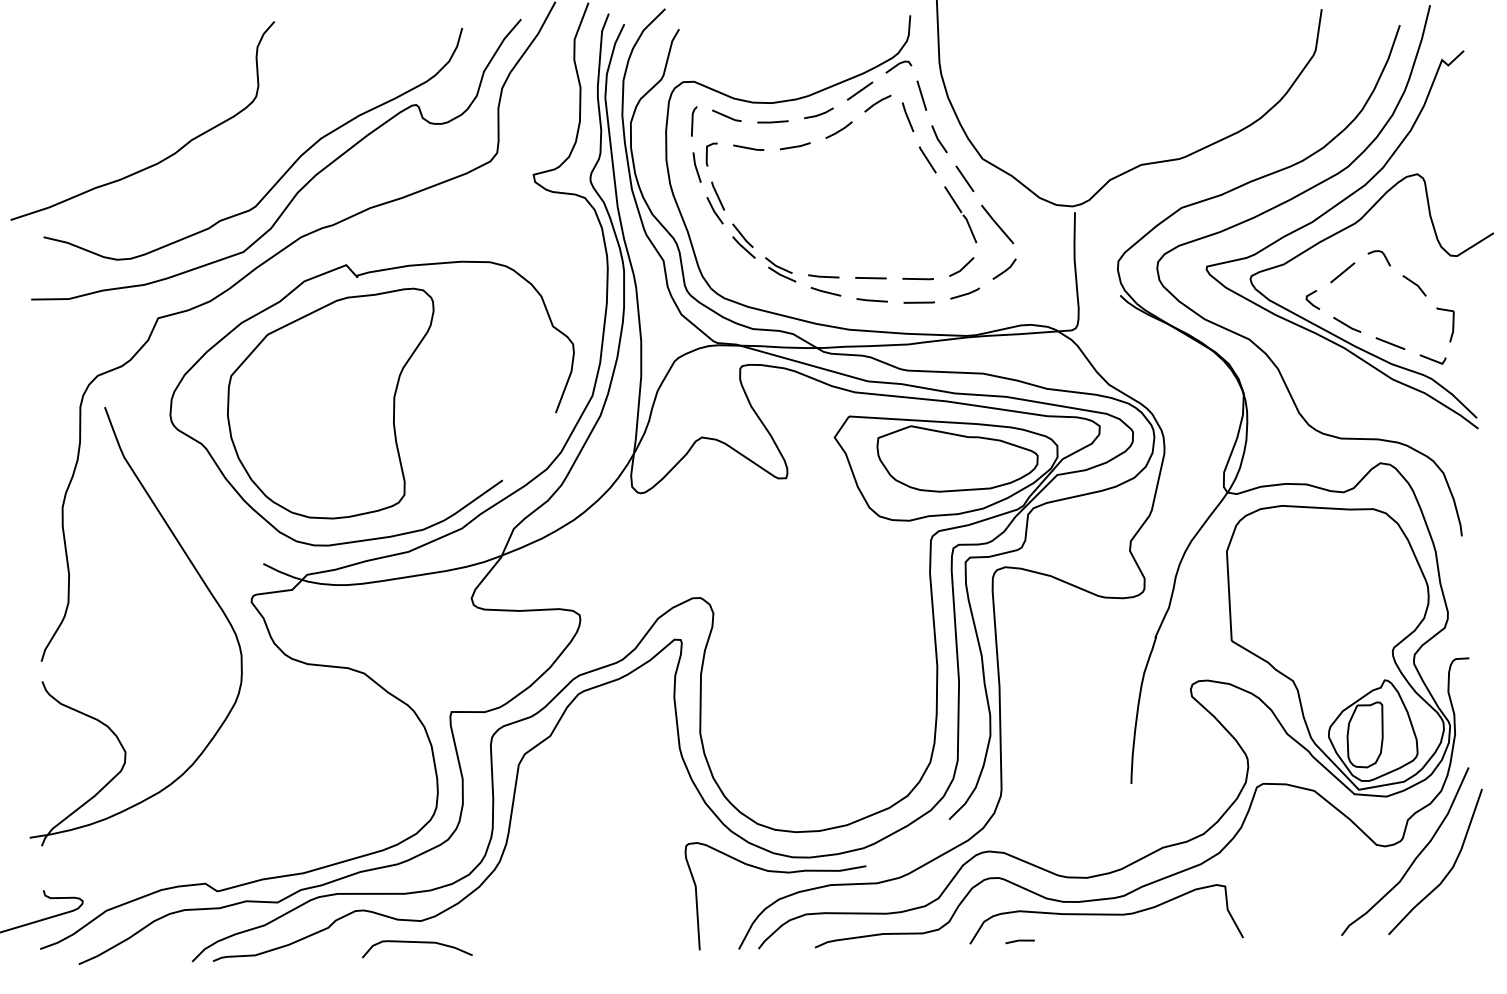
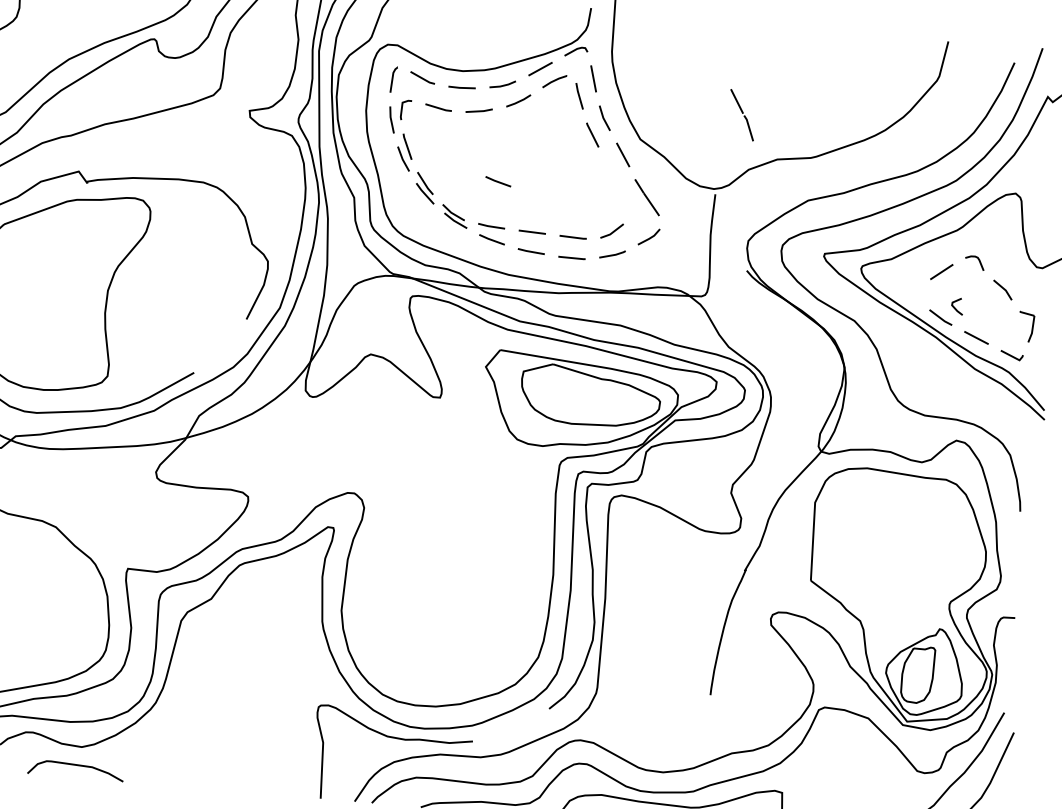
part: (960, 214) -> (742, 114), moved
line: (825, 224) -> (497, 181), added
line: (1310, 301) -> (955, 307), moved

